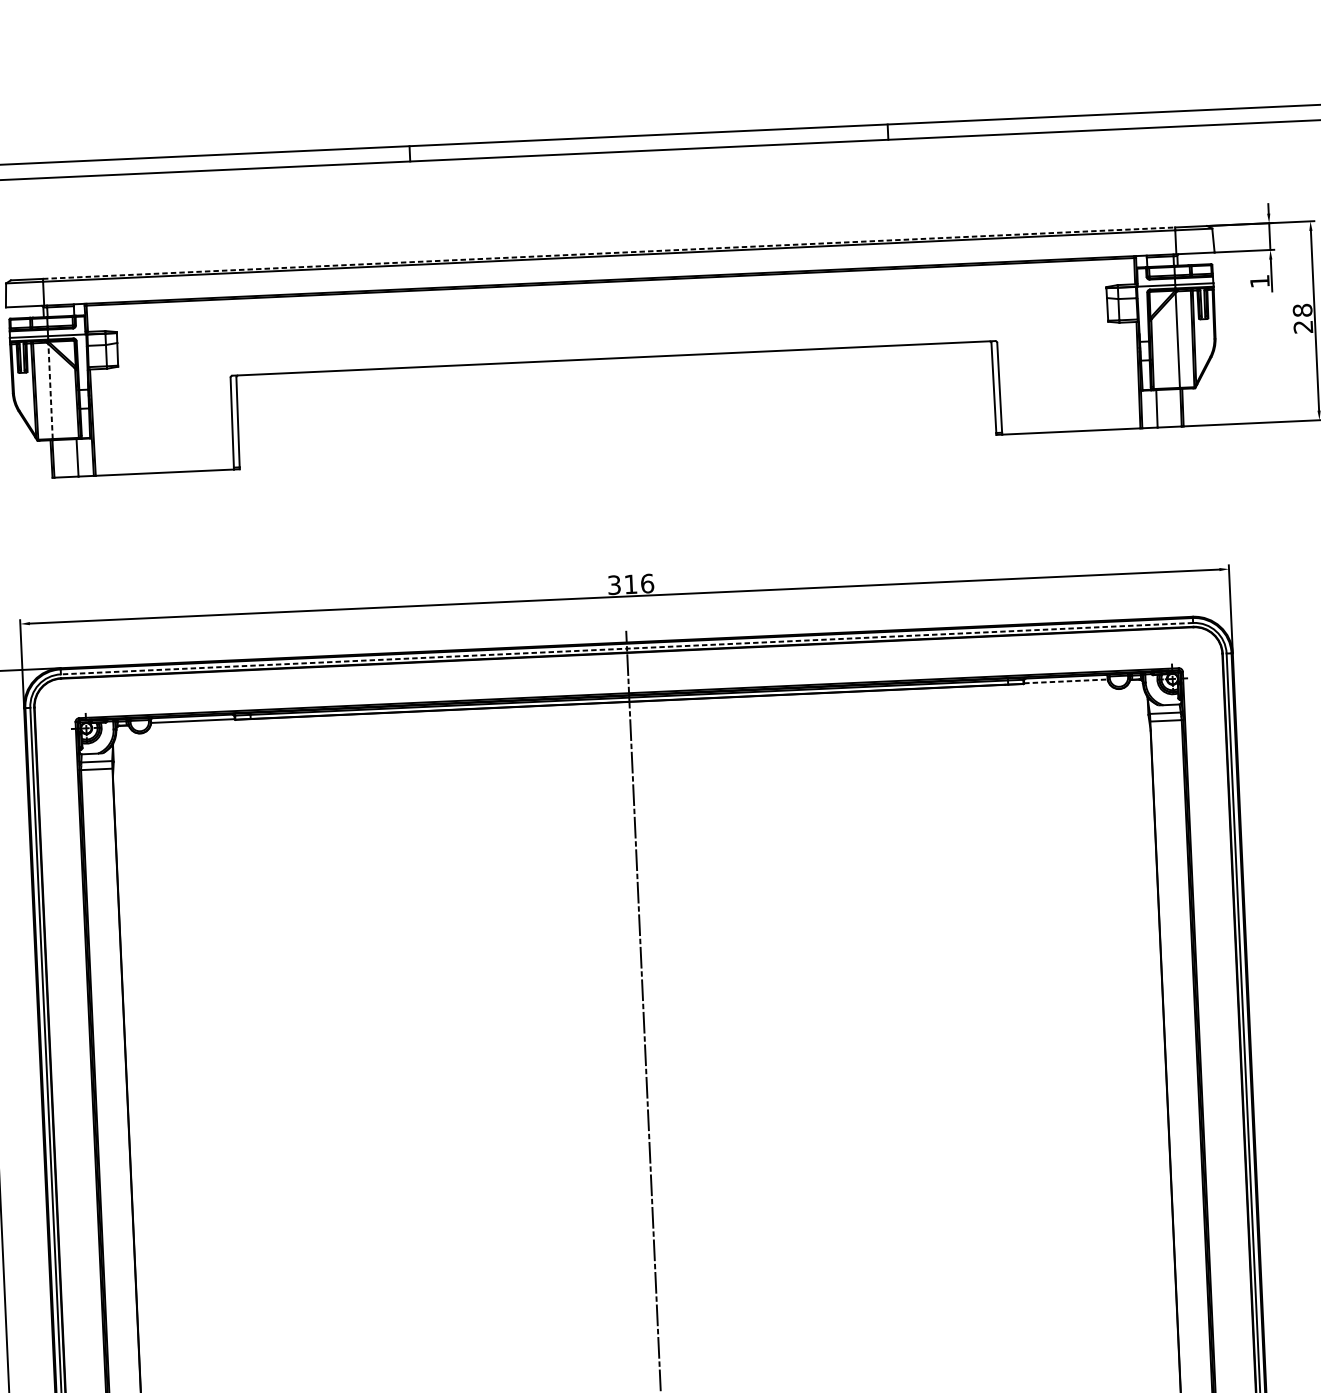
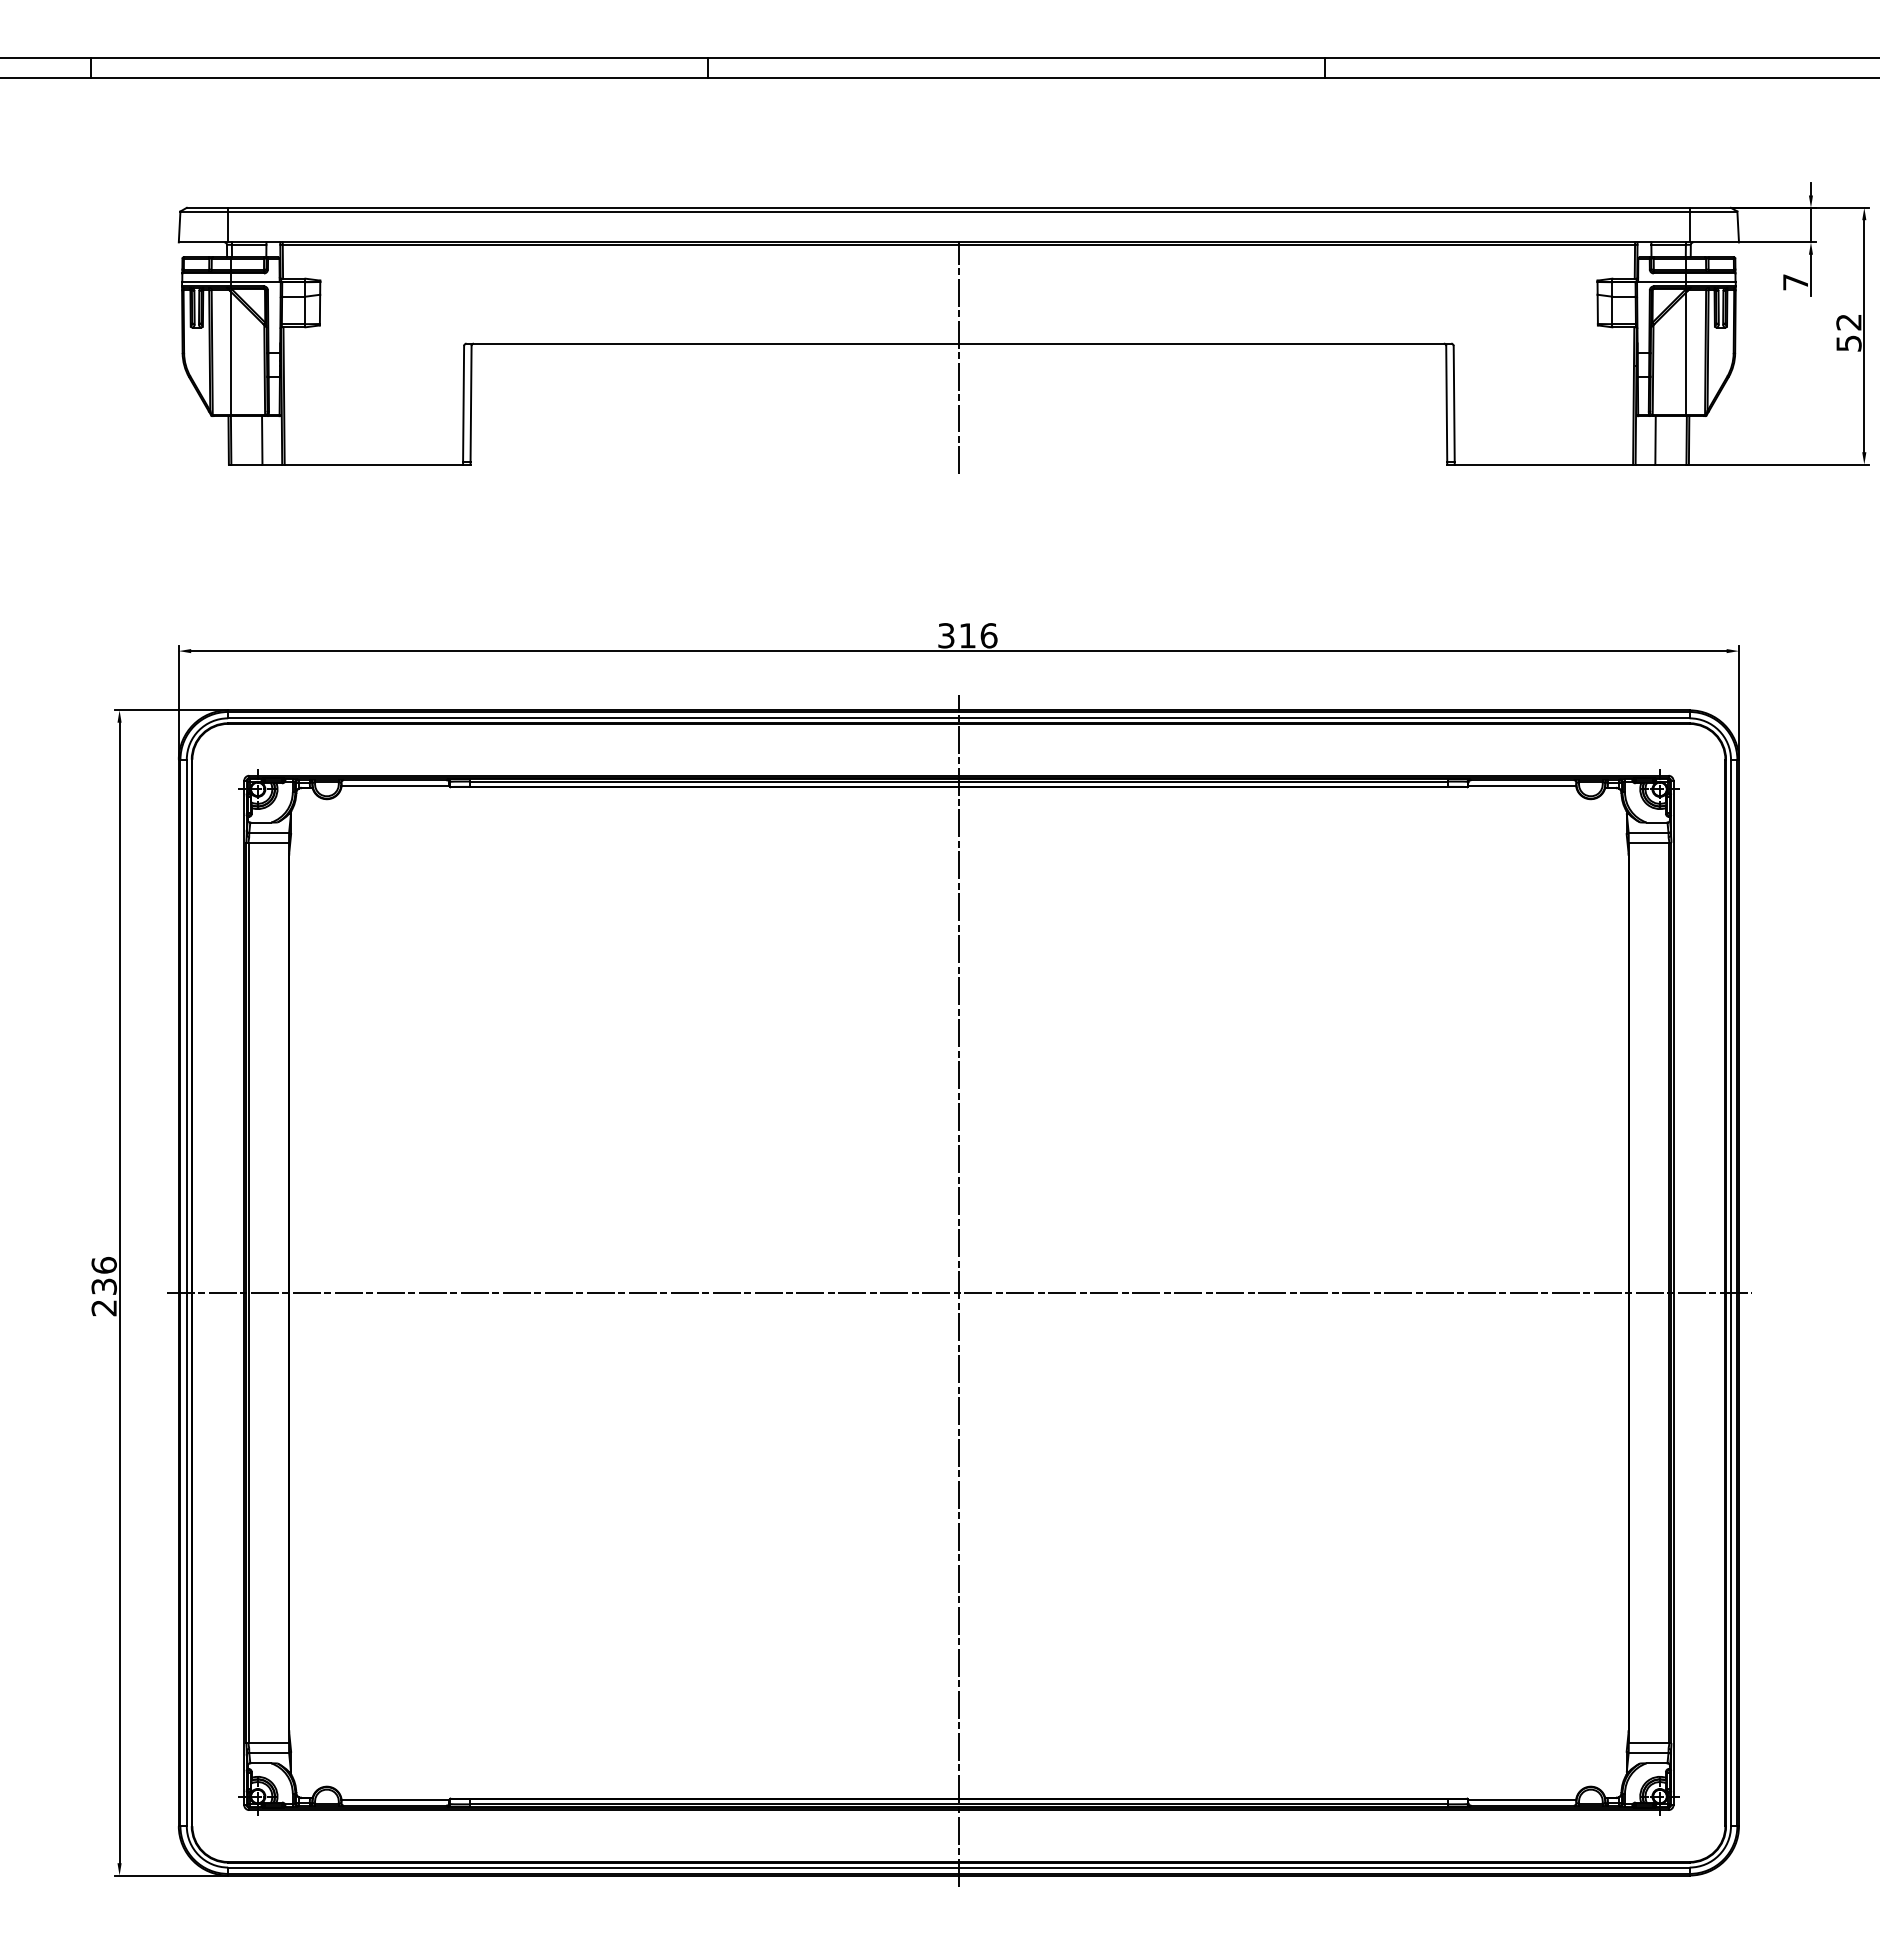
line: (608, 252) -> (958, 207), dashed -> solid
text: (1259, 281) -> (1795, 282), 1 -> 7
text: (1302, 318) -> (1848, 332), 28 -> 52
line: (614, 369) -> (958, 357), added
line: (50, 391) -> (231, 353), dashed -> solid
line: (626, 648) -> (958, 718), dashed -> solid
line: (1066, 681) -> (1522, 786), dashed -> solid
line: (647, 1093) -> (959, 1292), added

